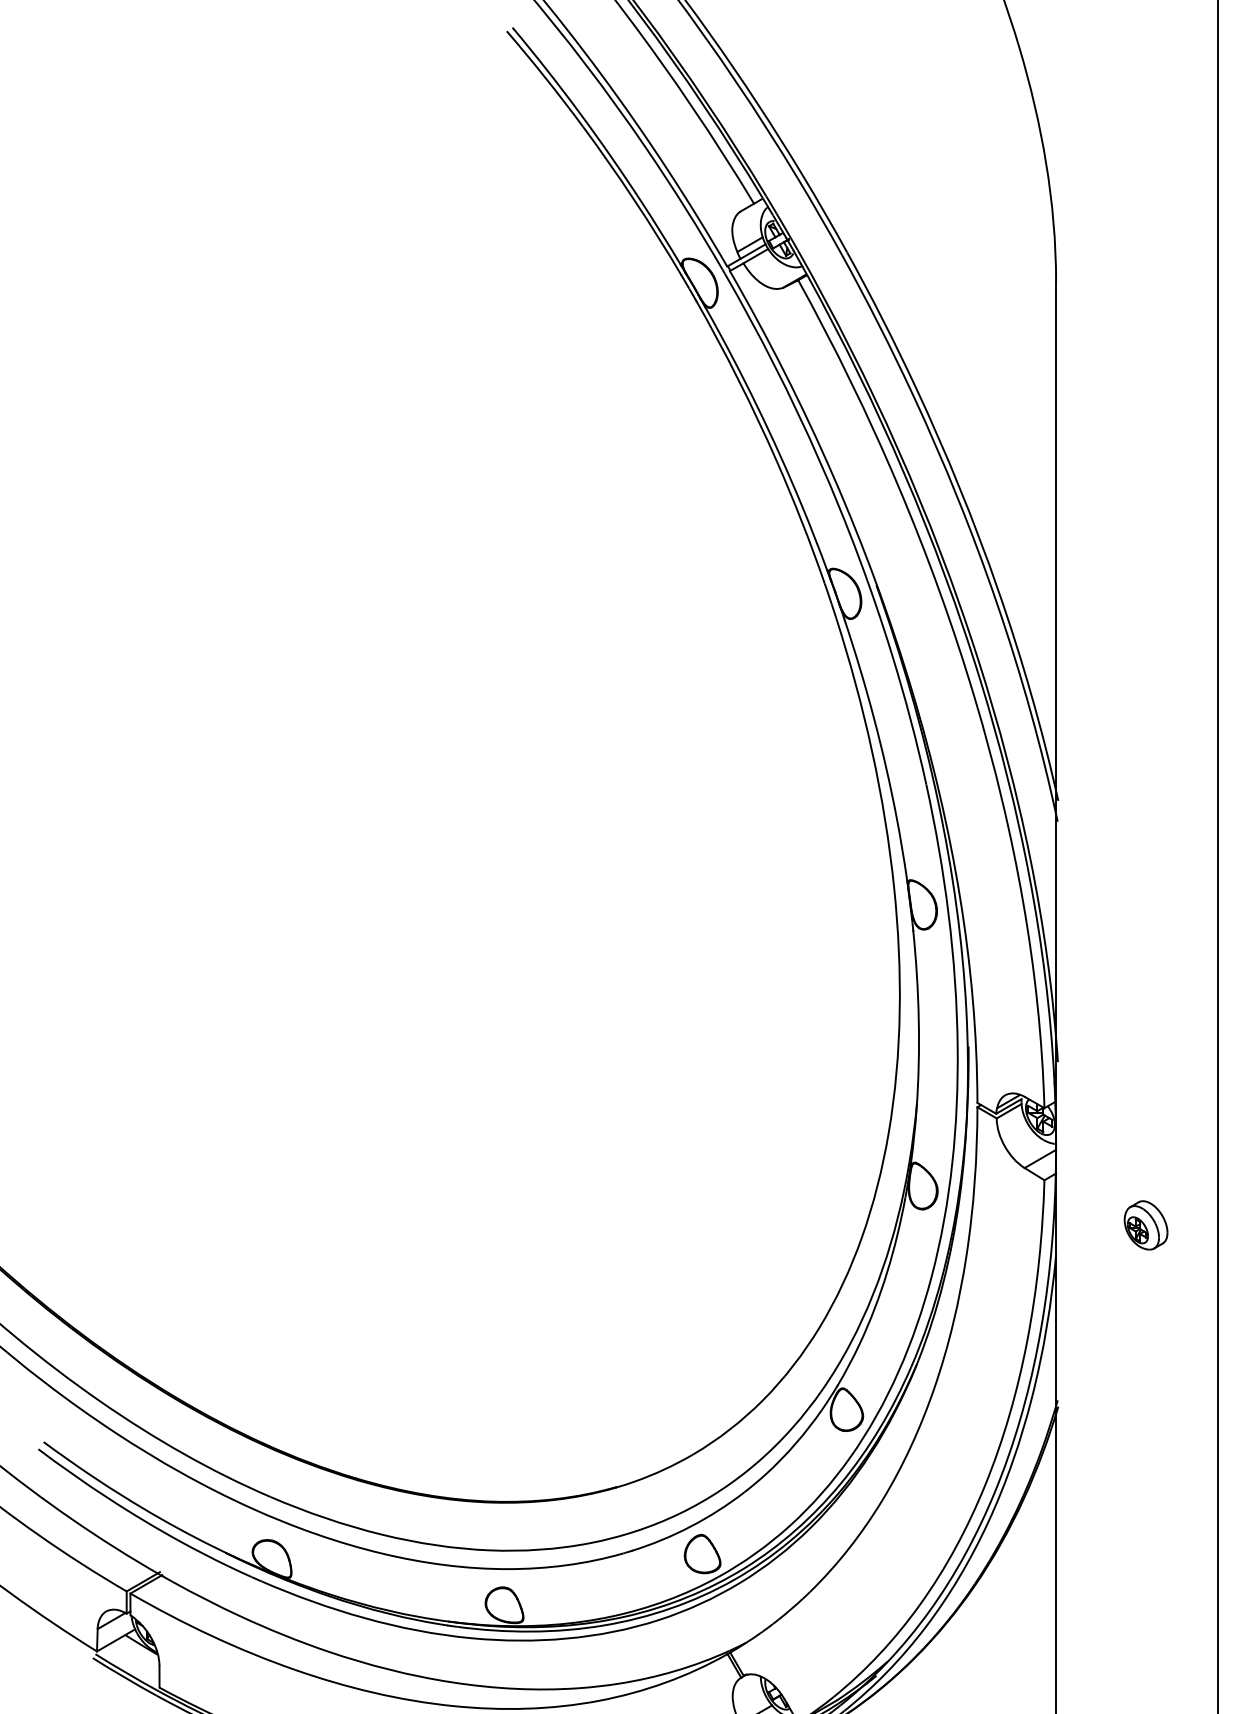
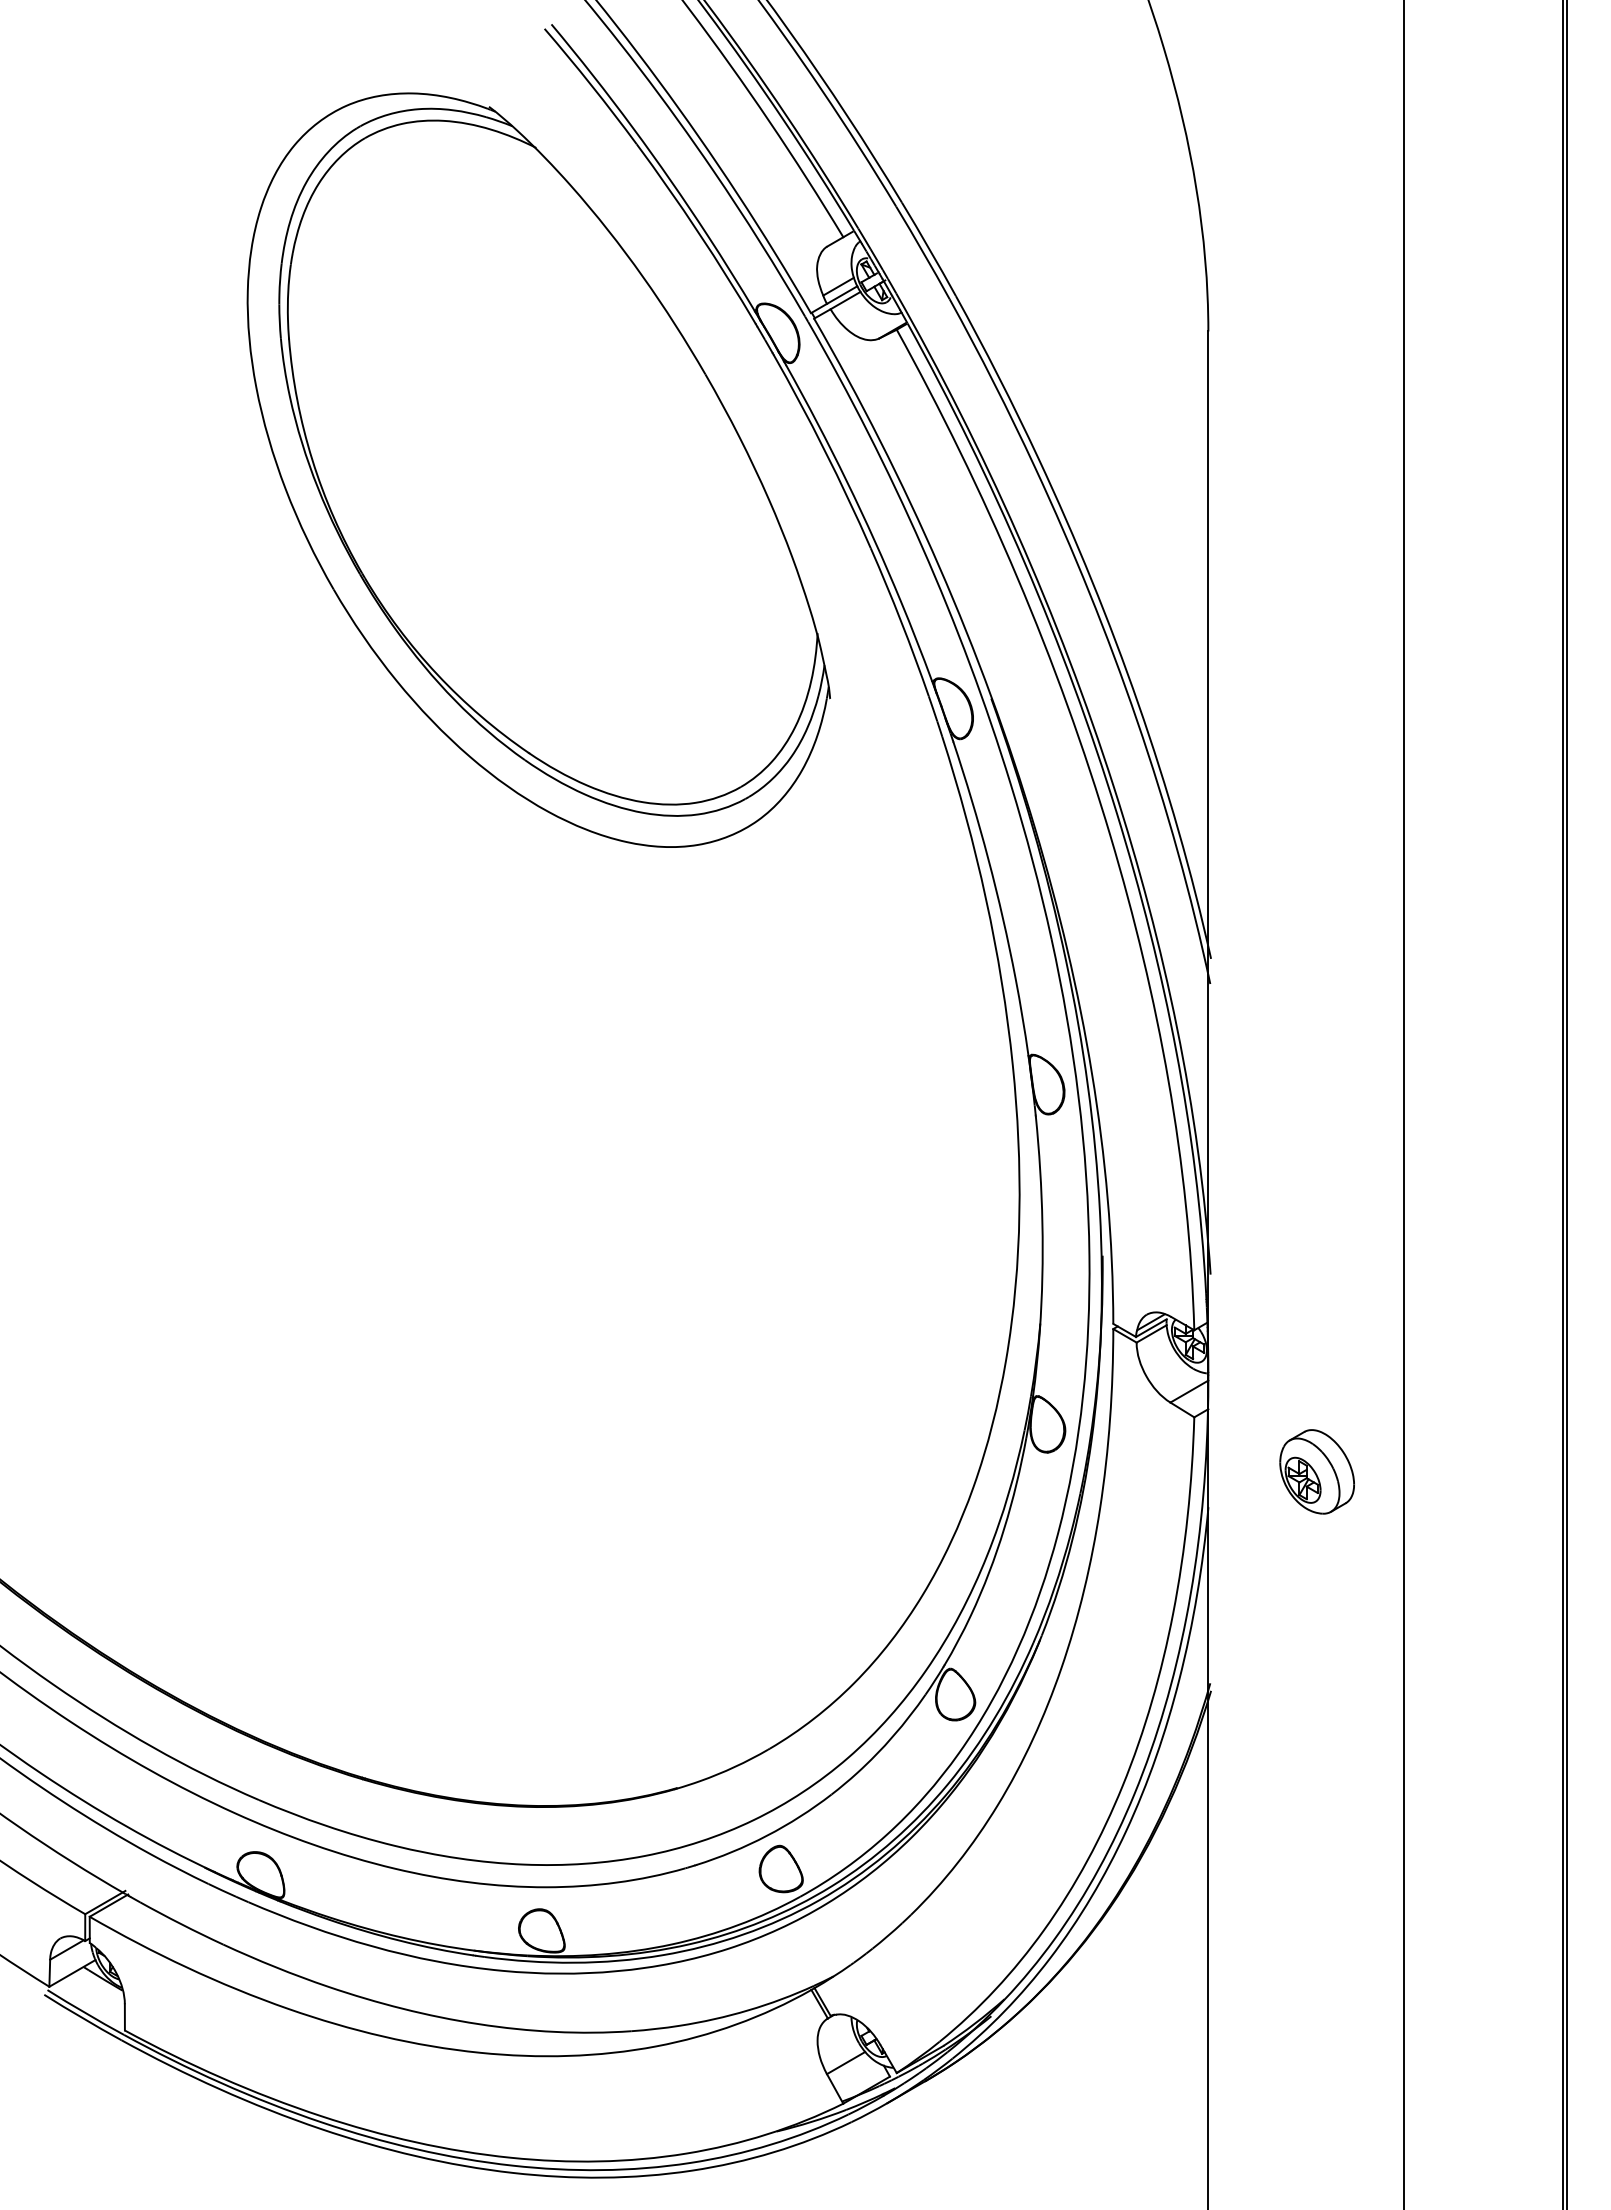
part: (501, 395) -> (538, 469), added
part: (1145, 1225) -> (1316, 1471), size x1.43

